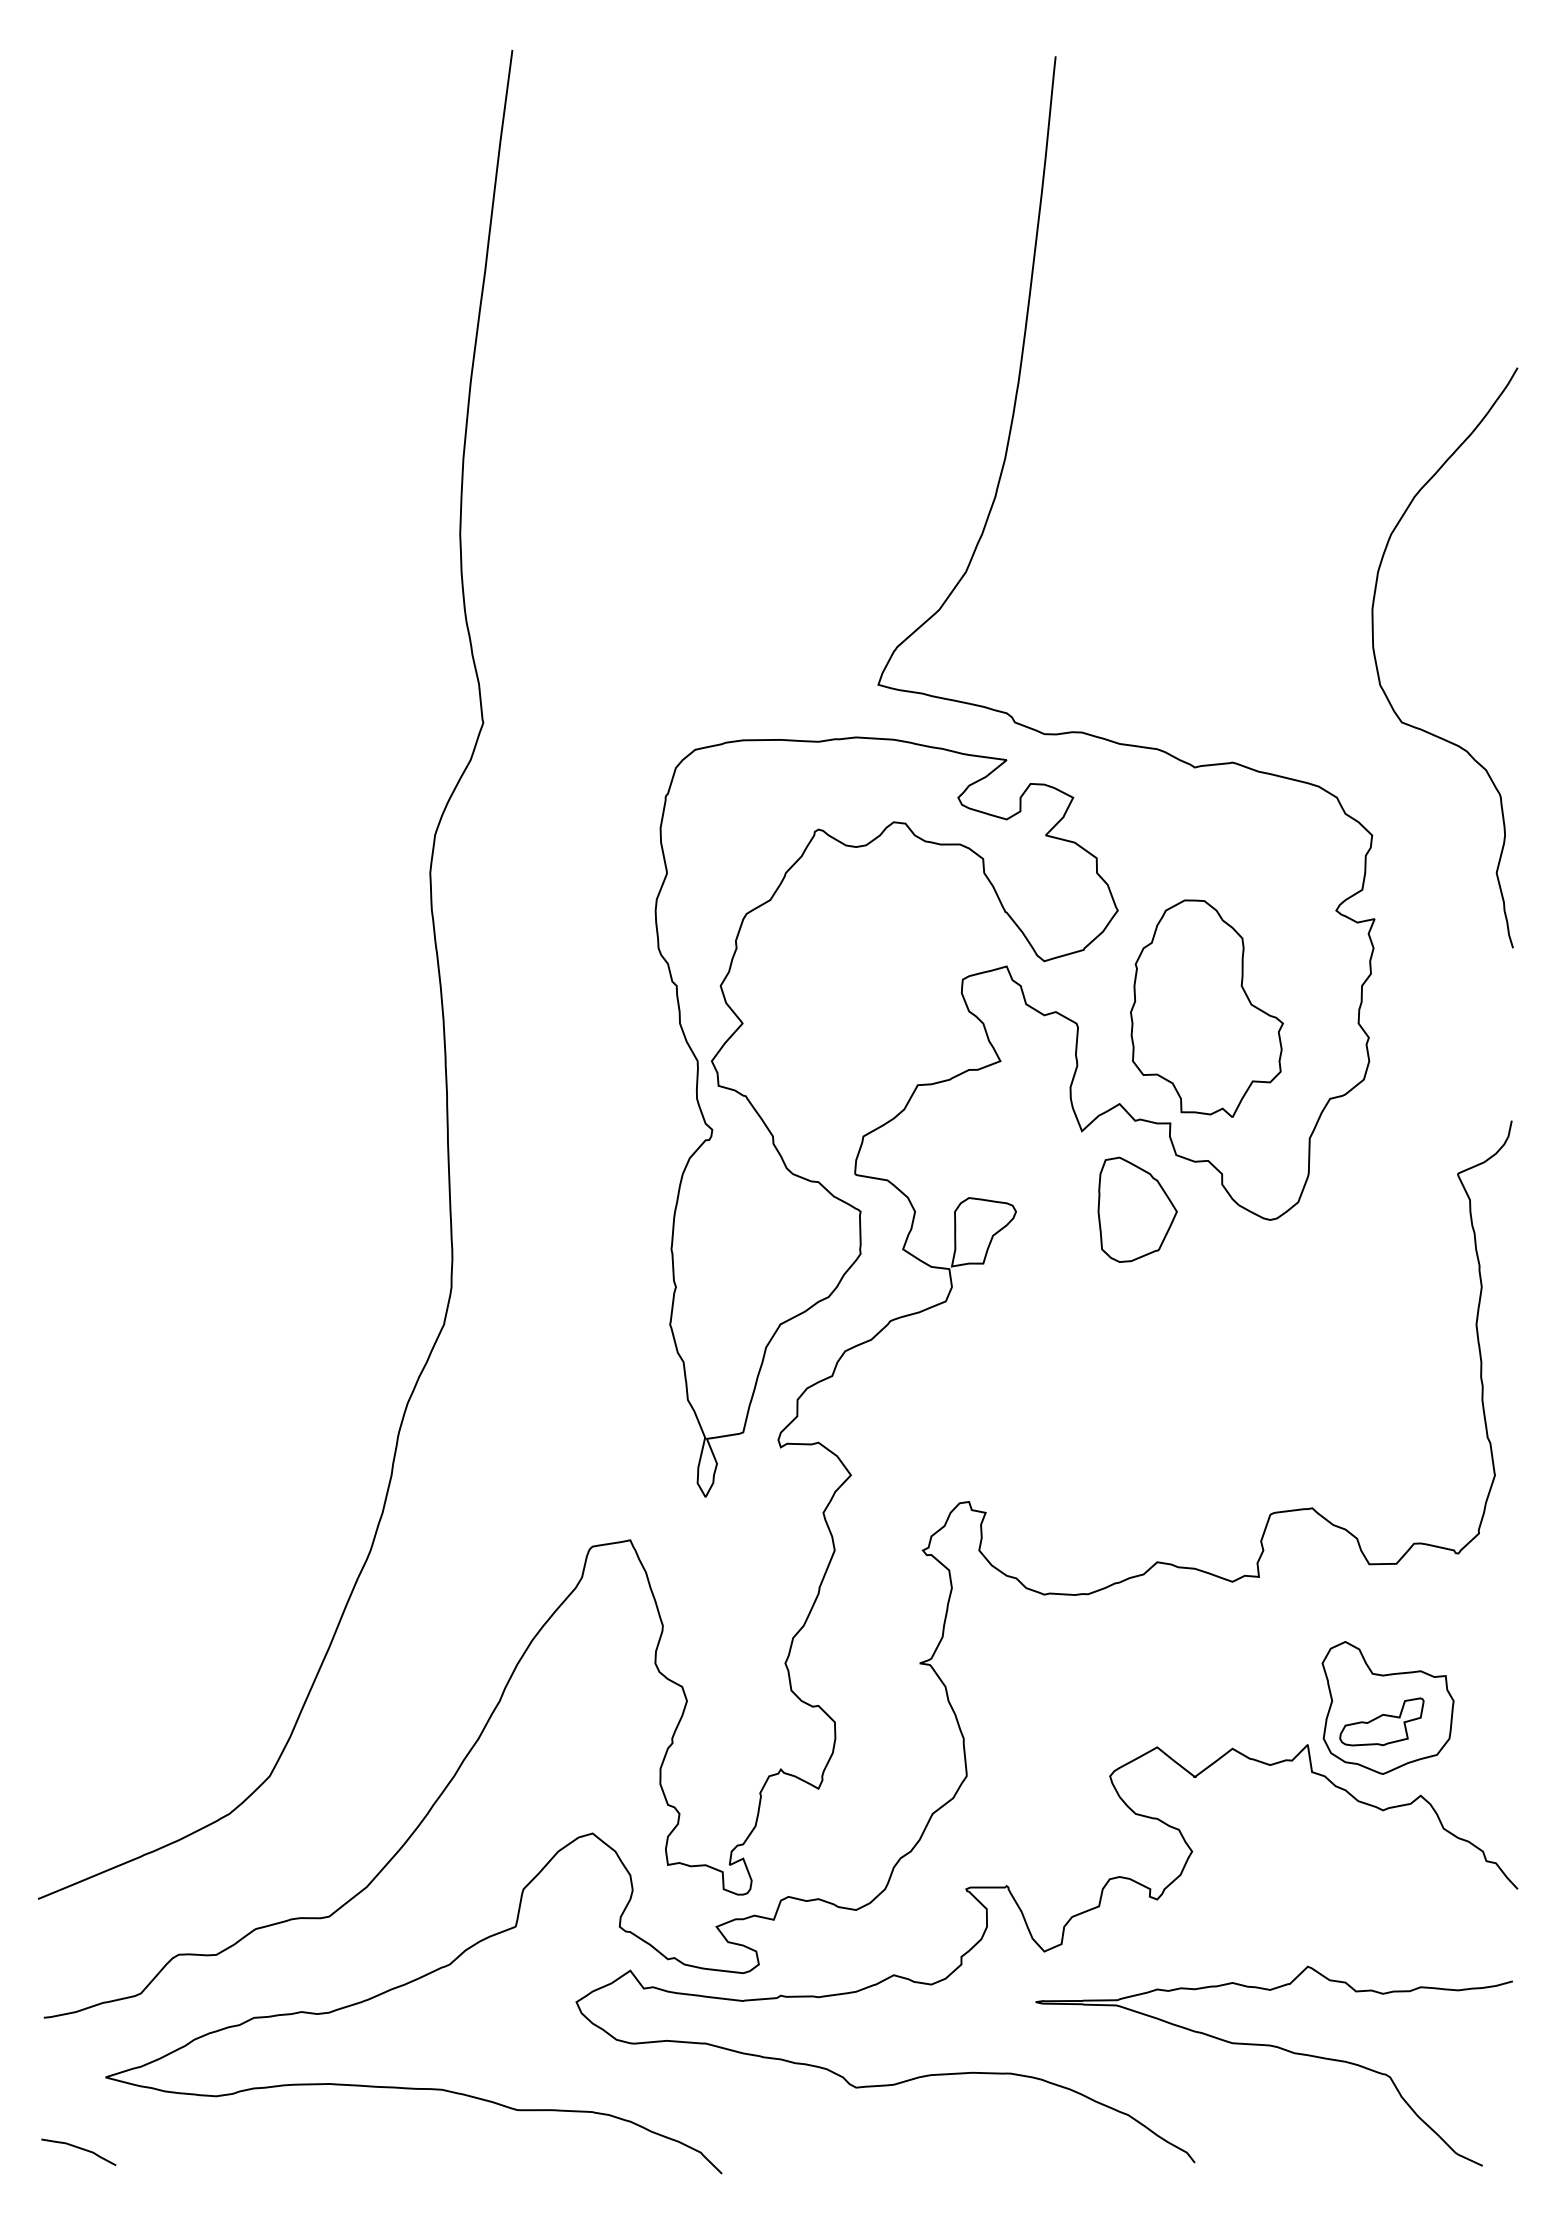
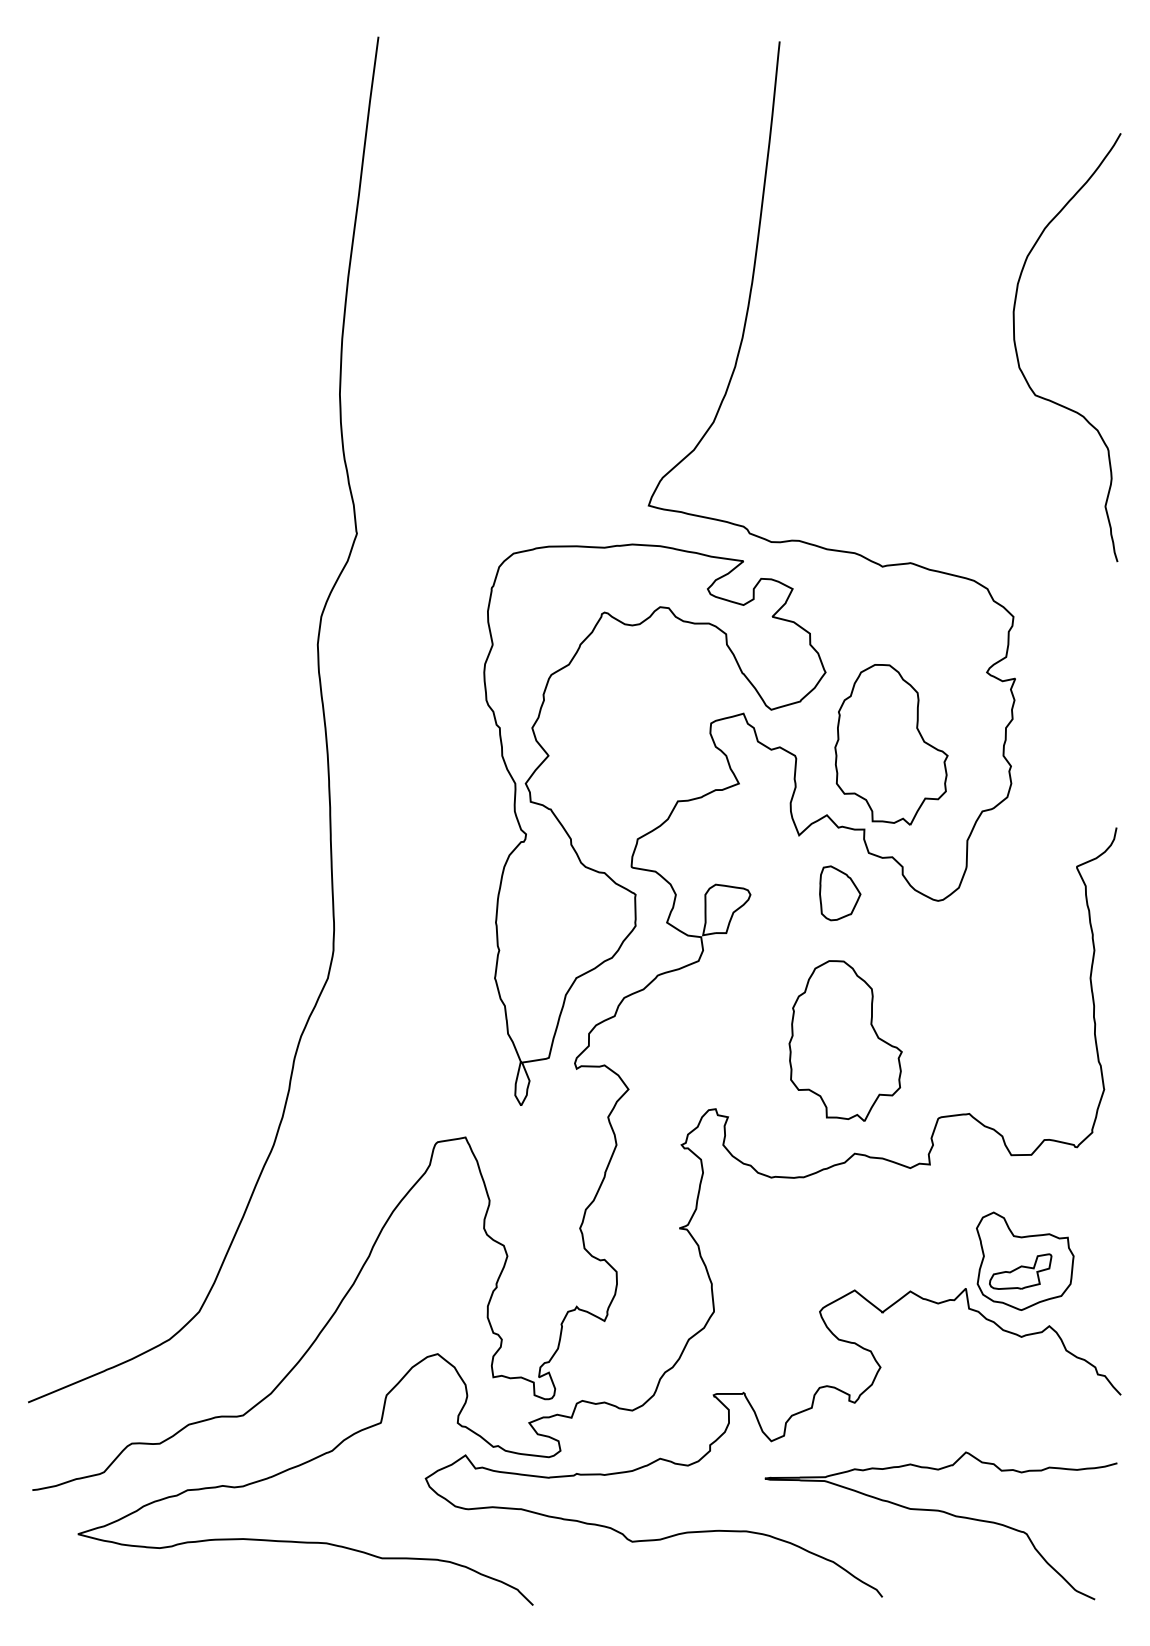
curve: (1378, 669) -> (1018, 356), moved
part: (1137, 1209) -> (840, 893), size x0.7
part: (1144, 1409) -> (845, 1040), added
curve: (80, 2149) -> (59, 1587), removed

